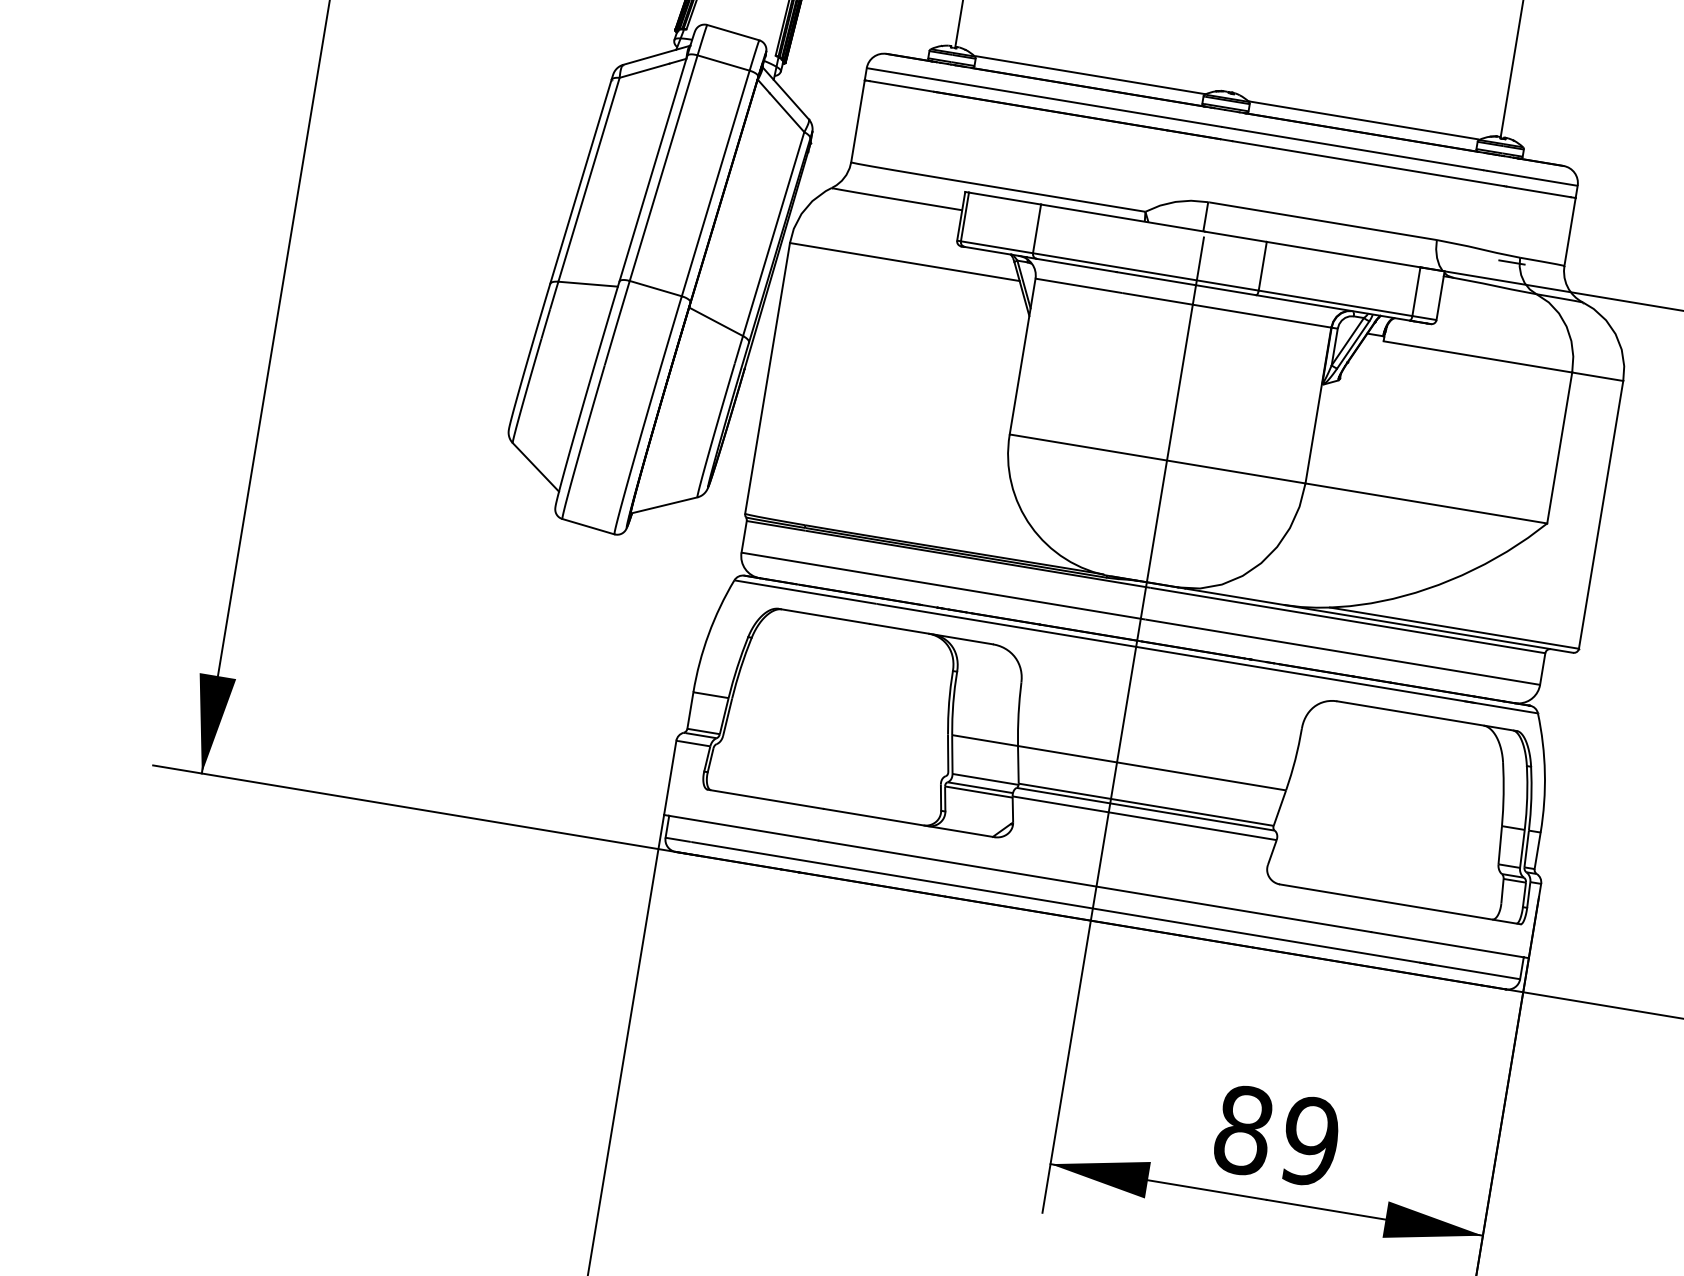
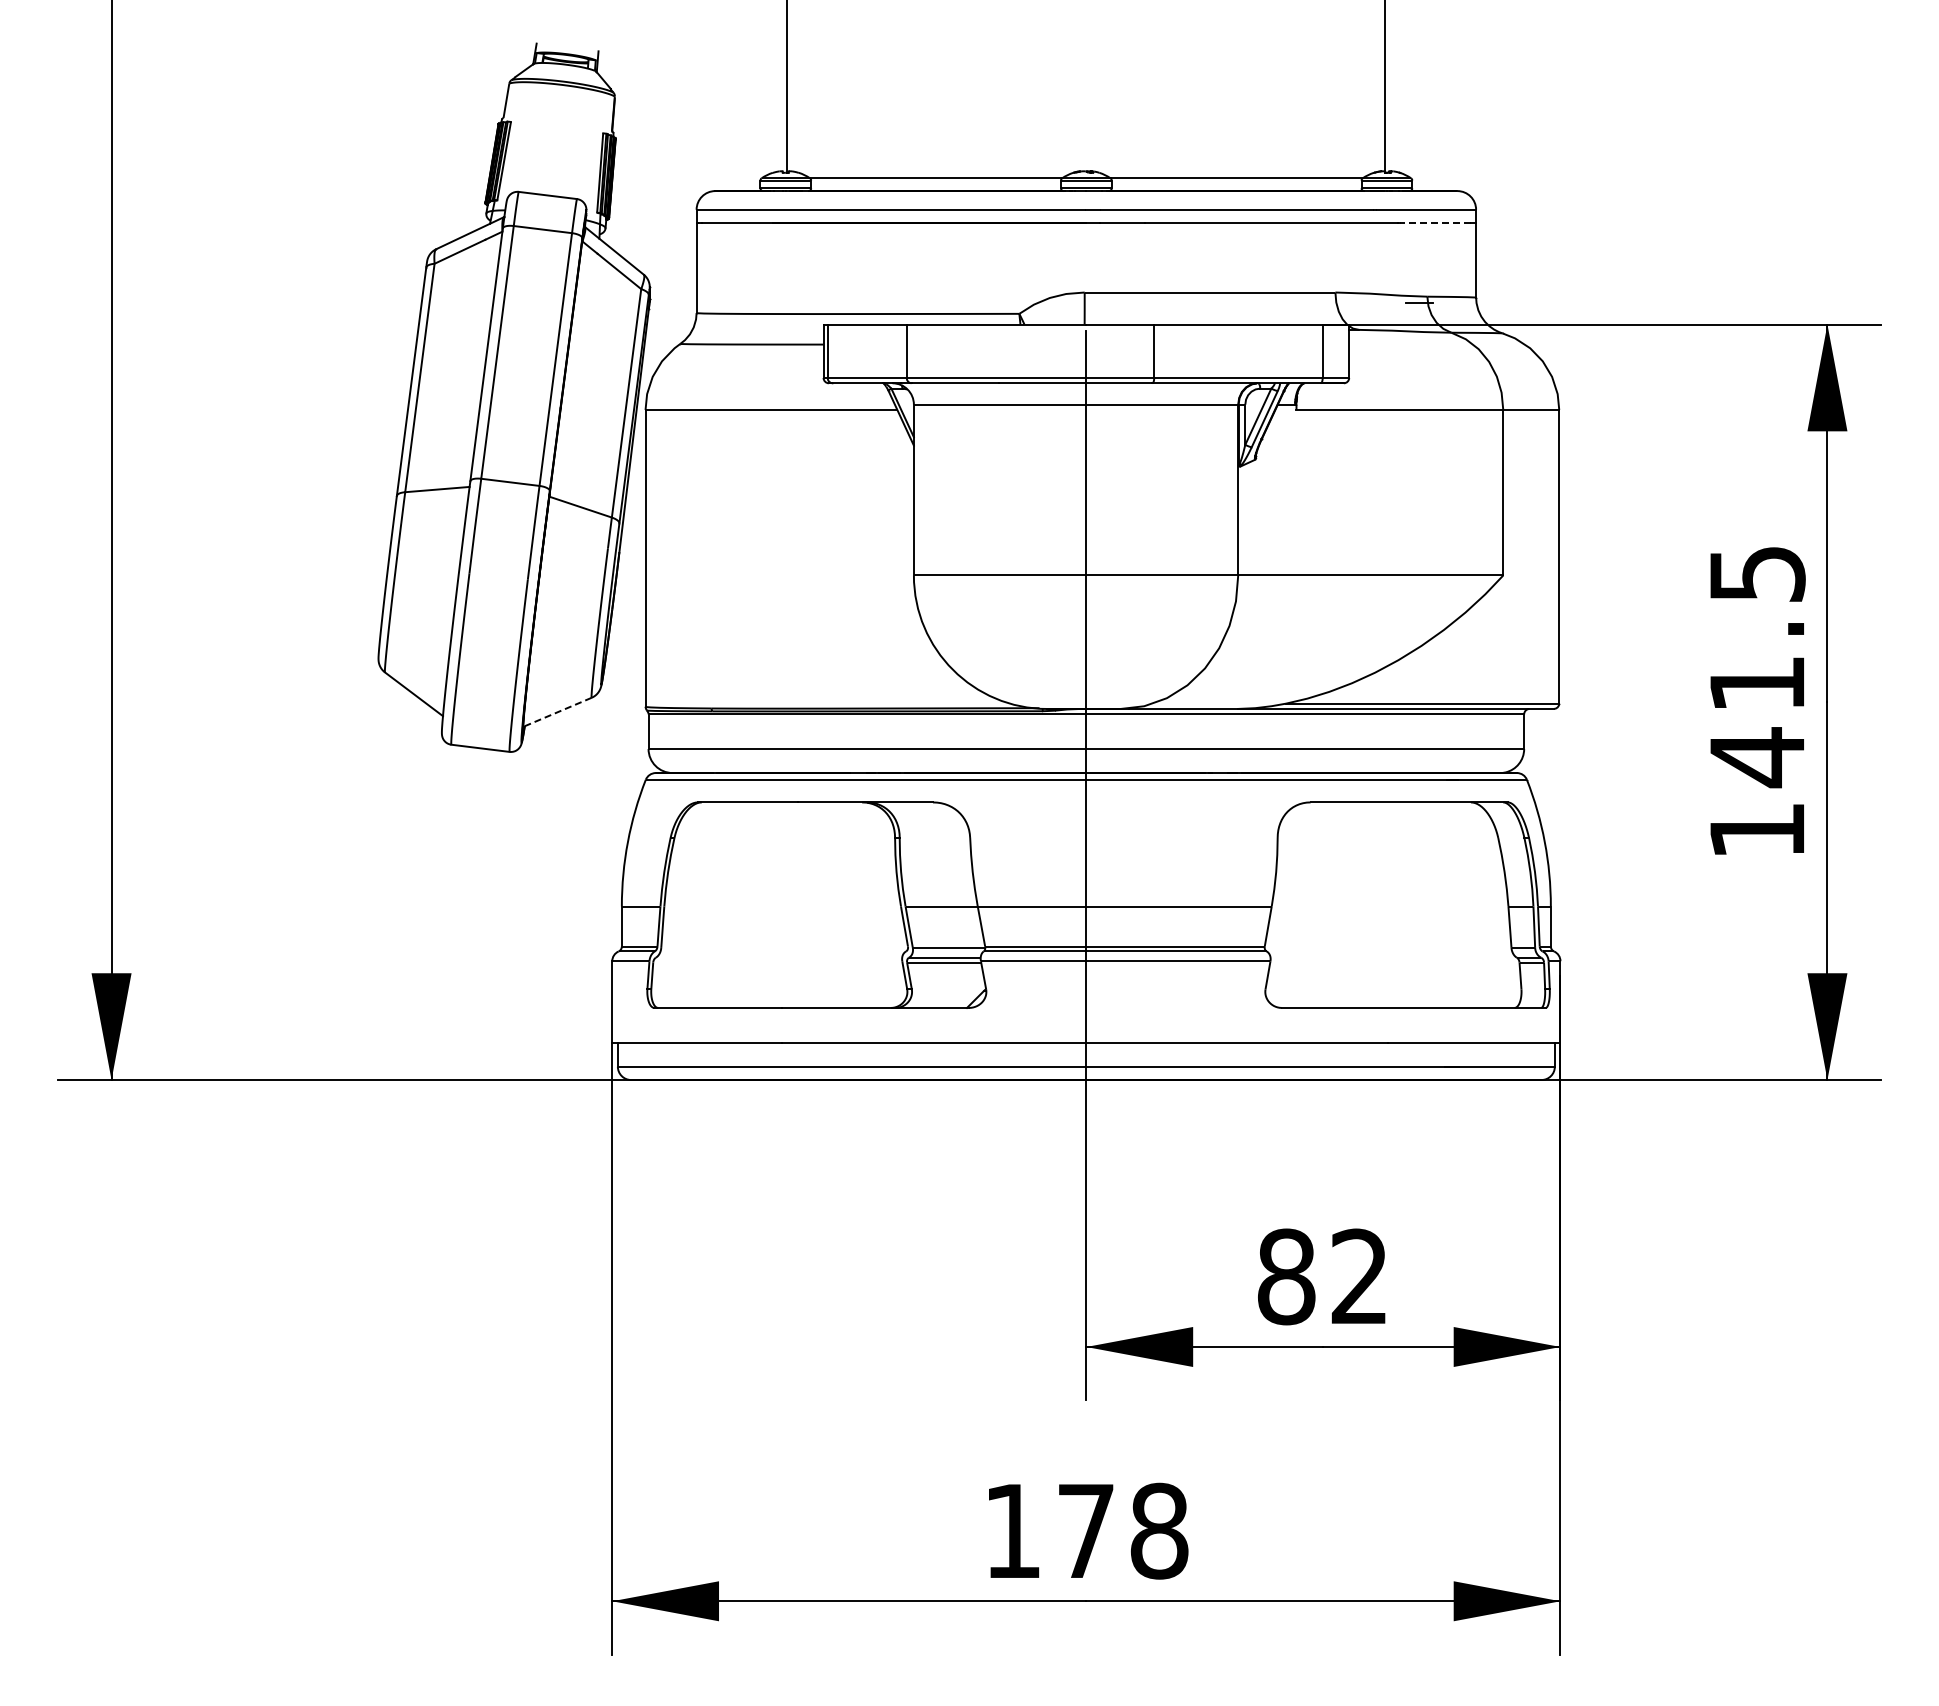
line: (1538, 192) -> (1435, 223), solid -> dashed
line: (664, 505) -> (557, 712), solid -> dashed
text: (1310, 1141) -> (1359, 1276), 89 -> 82

